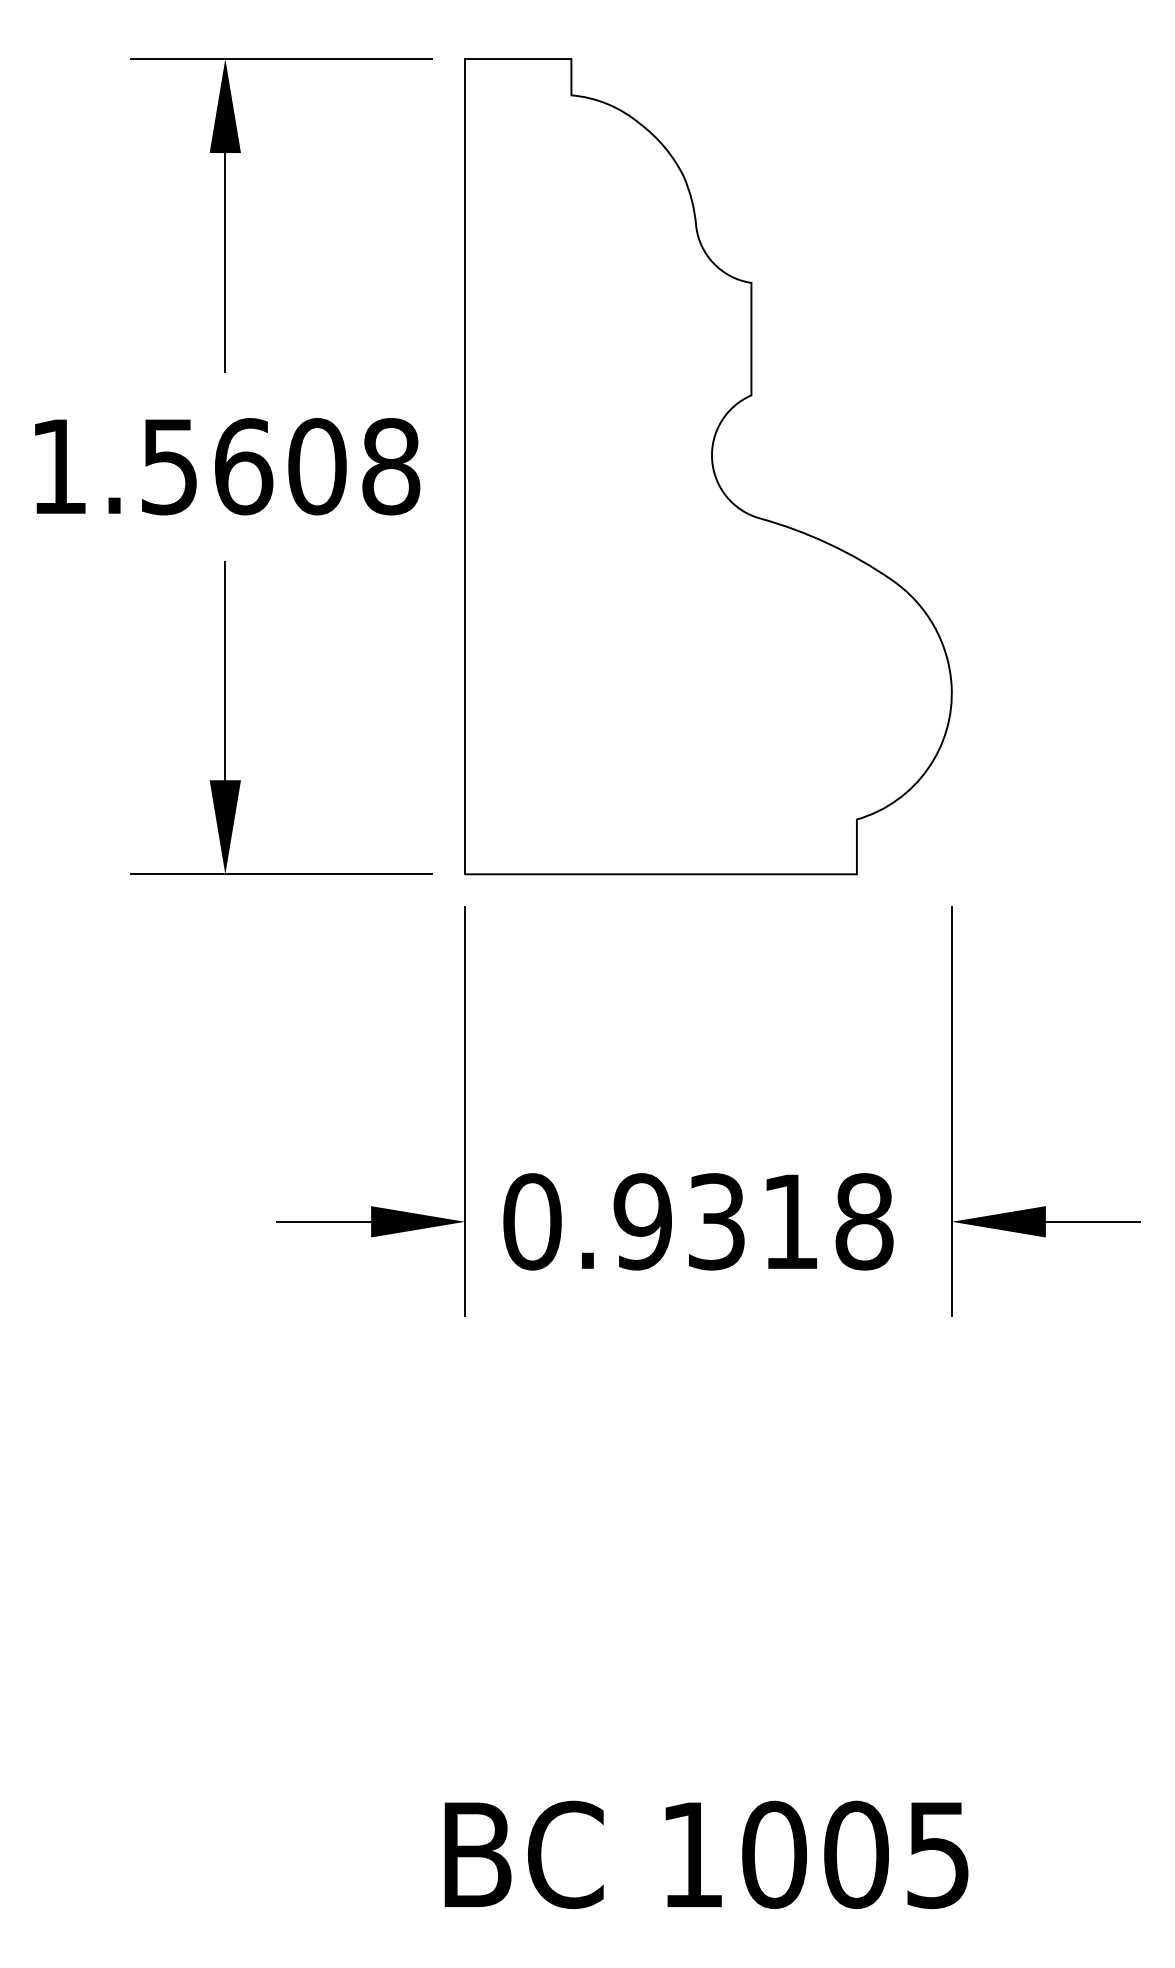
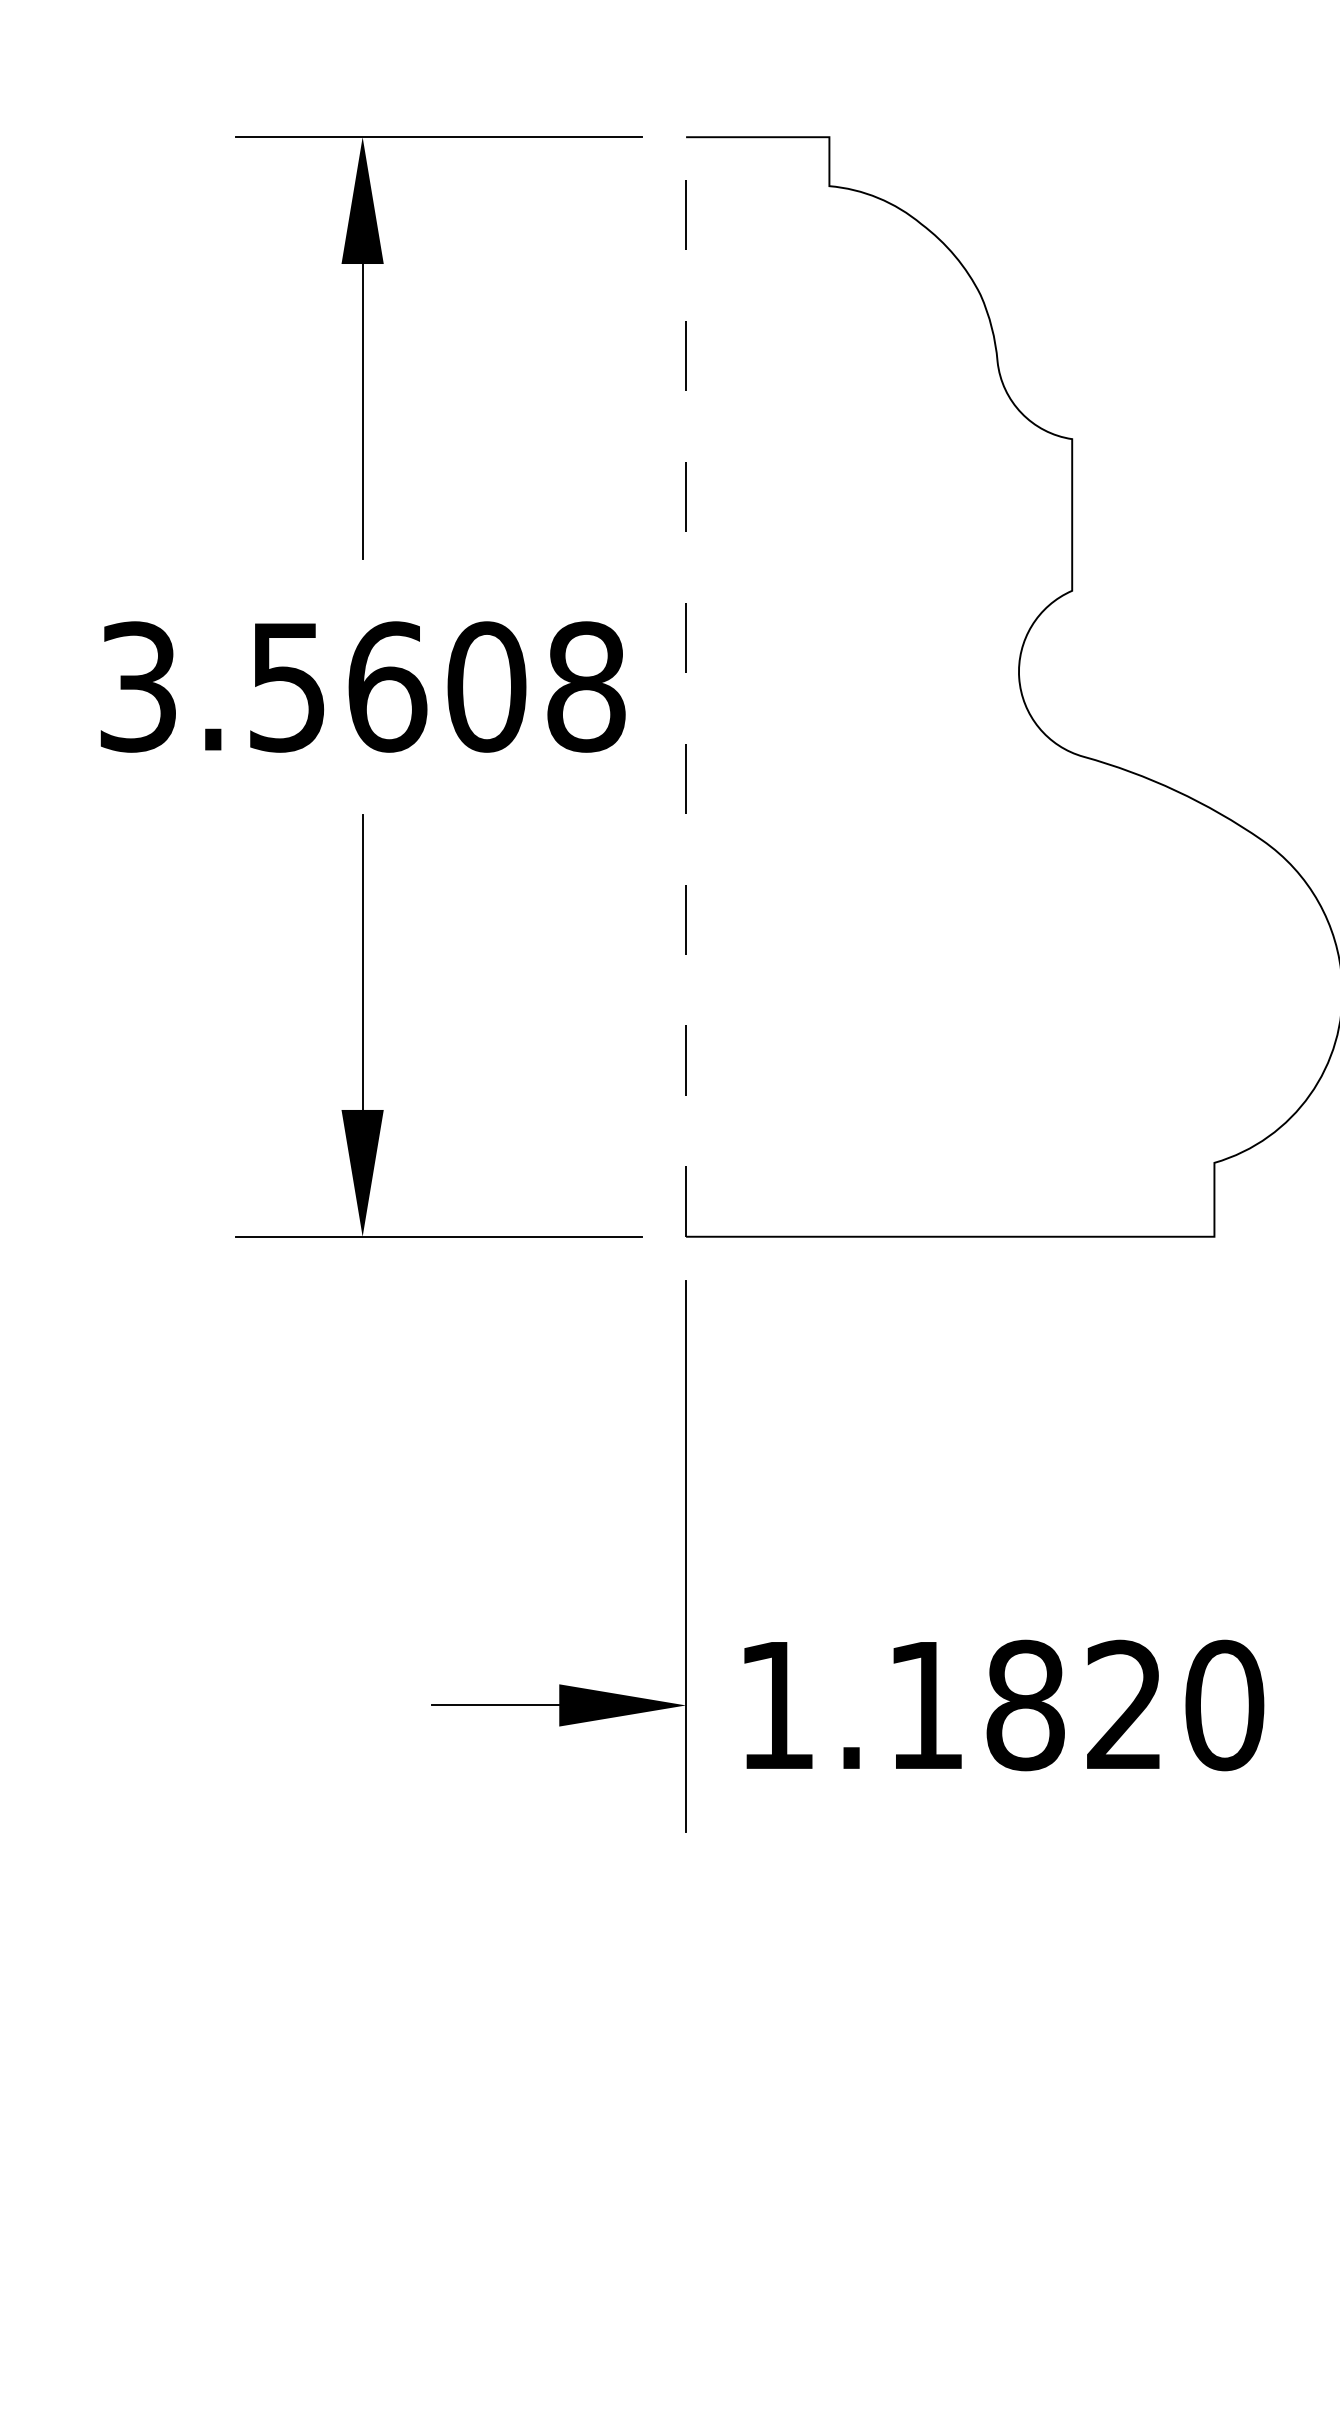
text: (58, 466) -> (137, 686), 1.5608 -> 3.5608
line: (465, 466) -> (686, 686), solid -> dashed
text: (698, 1221) -> (1000, 1705), 0.9318 -> 1.1820

